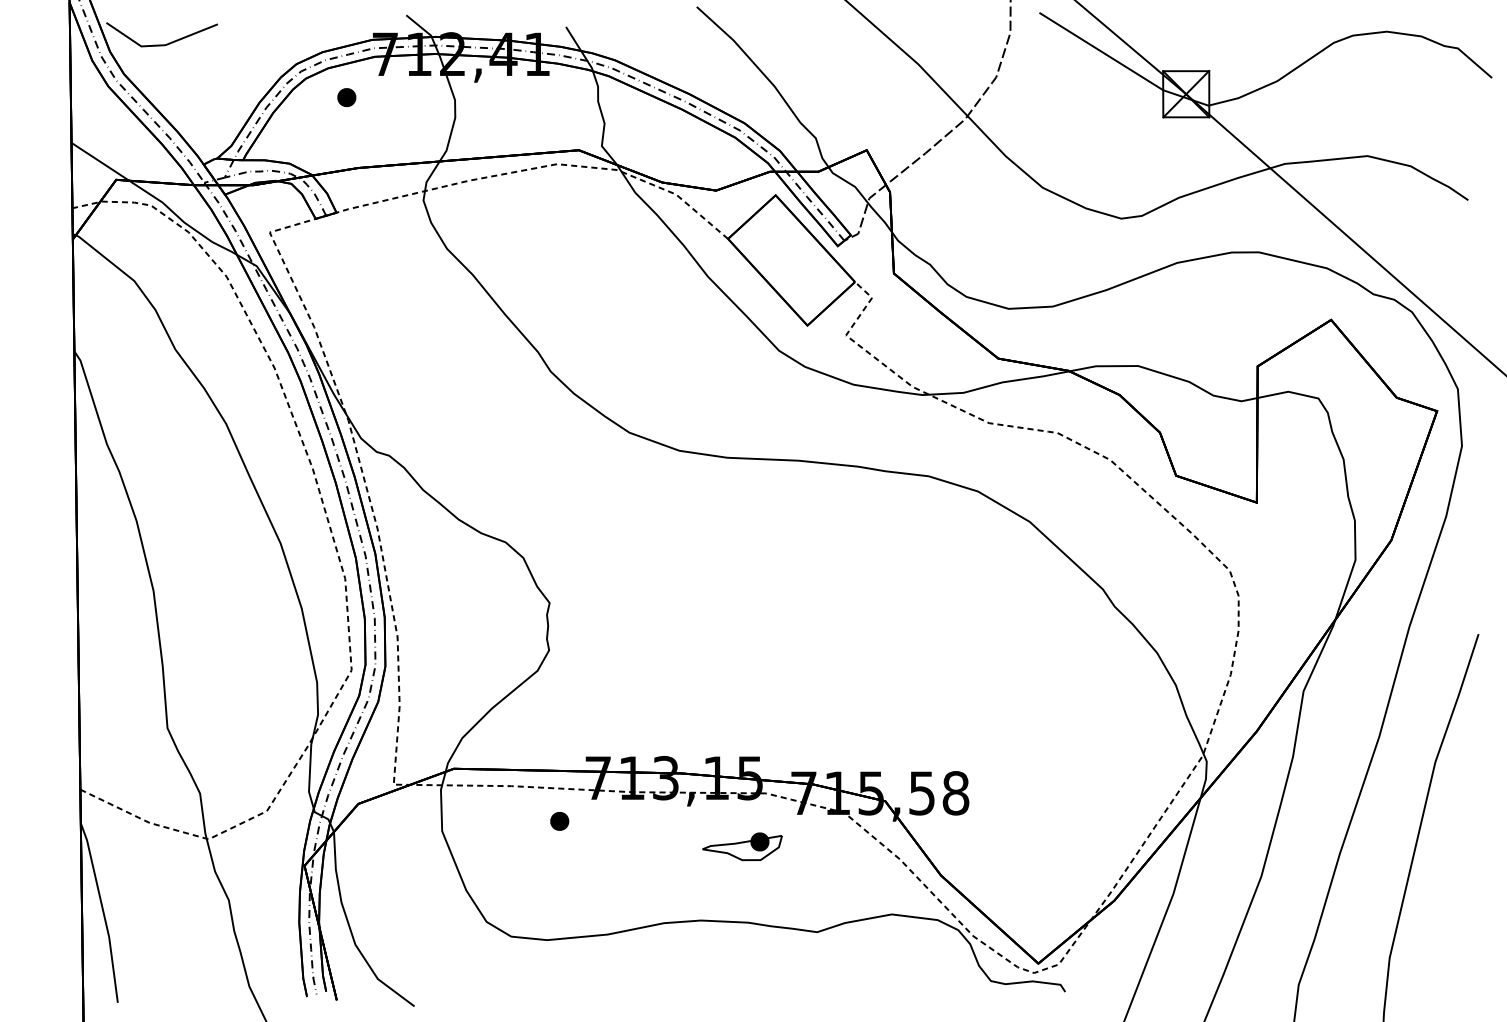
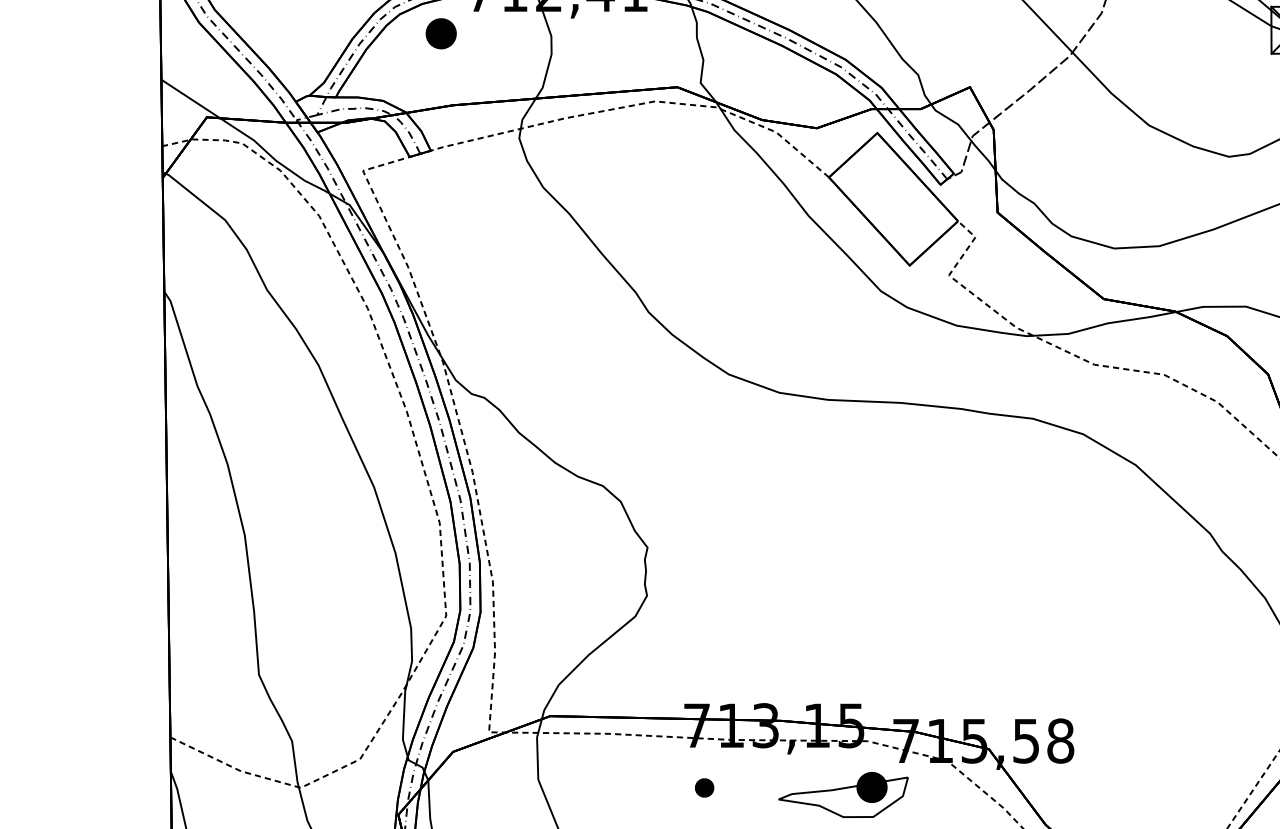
part: (346, 97) -> (441, 33), size x1.6
part: (559, 821) -> (704, 788), moved
part: (742, 846) -> (843, 795), size x1.6

